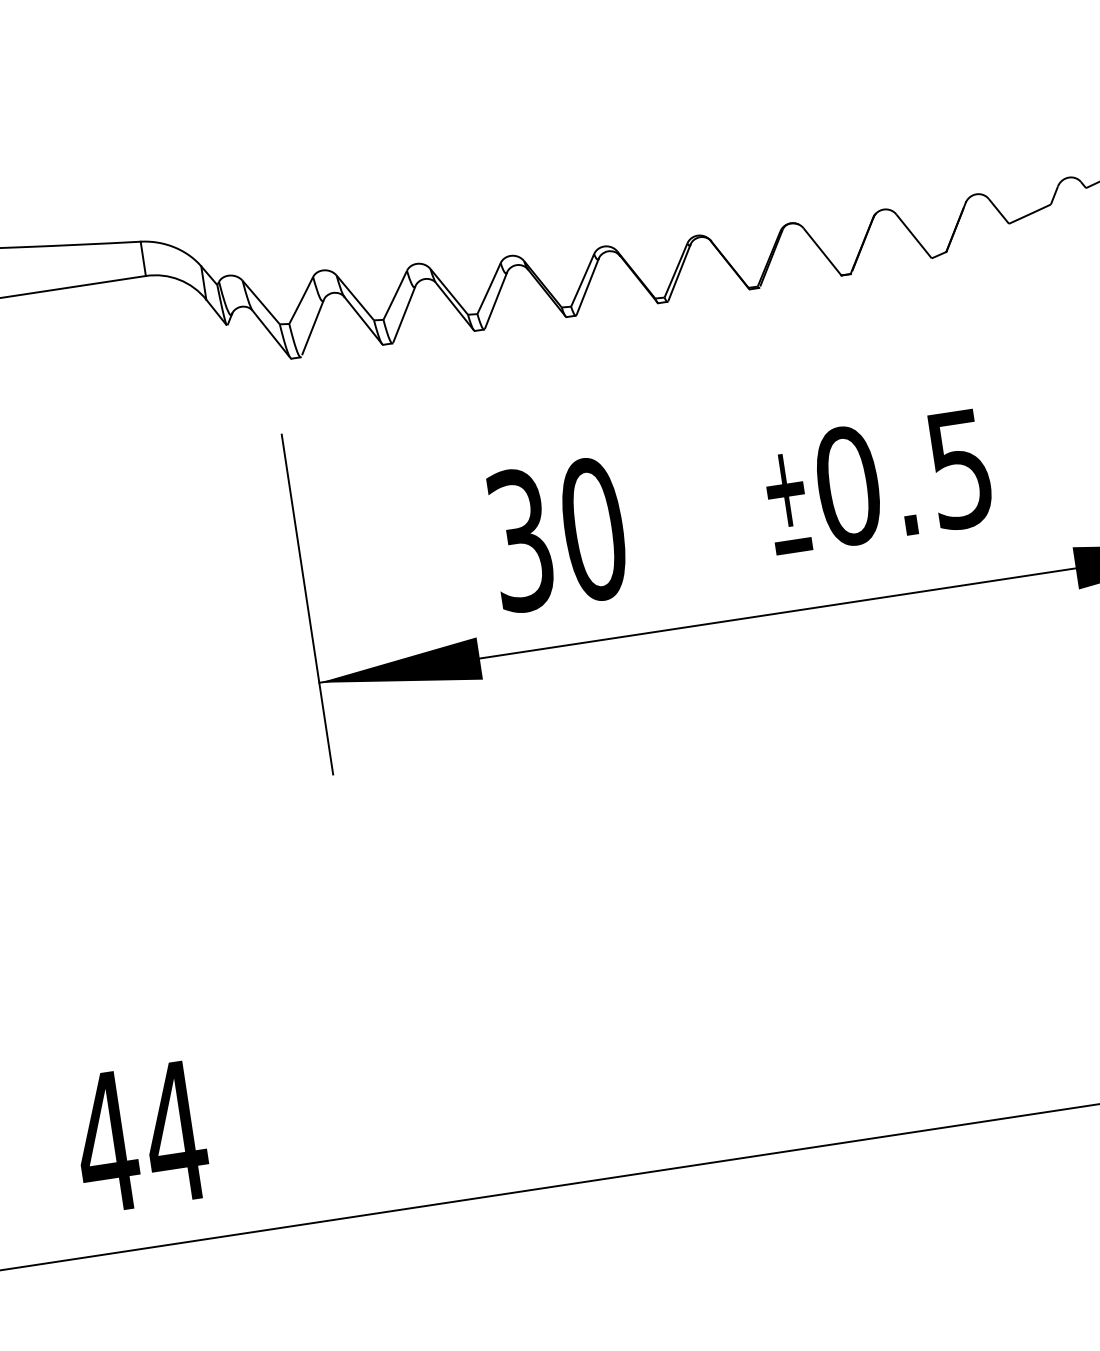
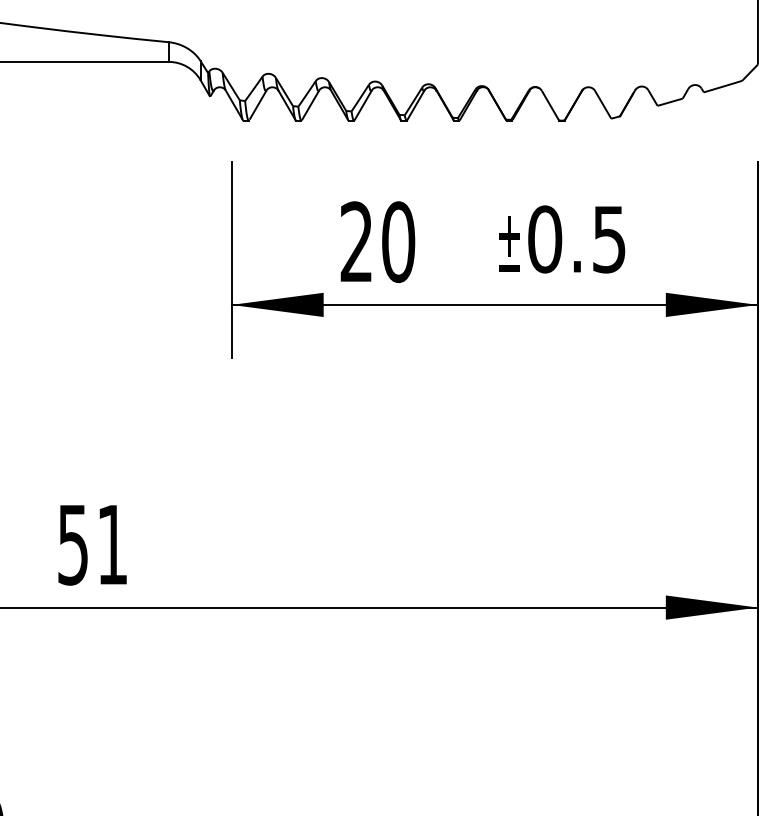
text: (520, 541) -> (356, 242), 30 -> 20
text: (140, 1138) -> (92, 545), 44 -> 51

